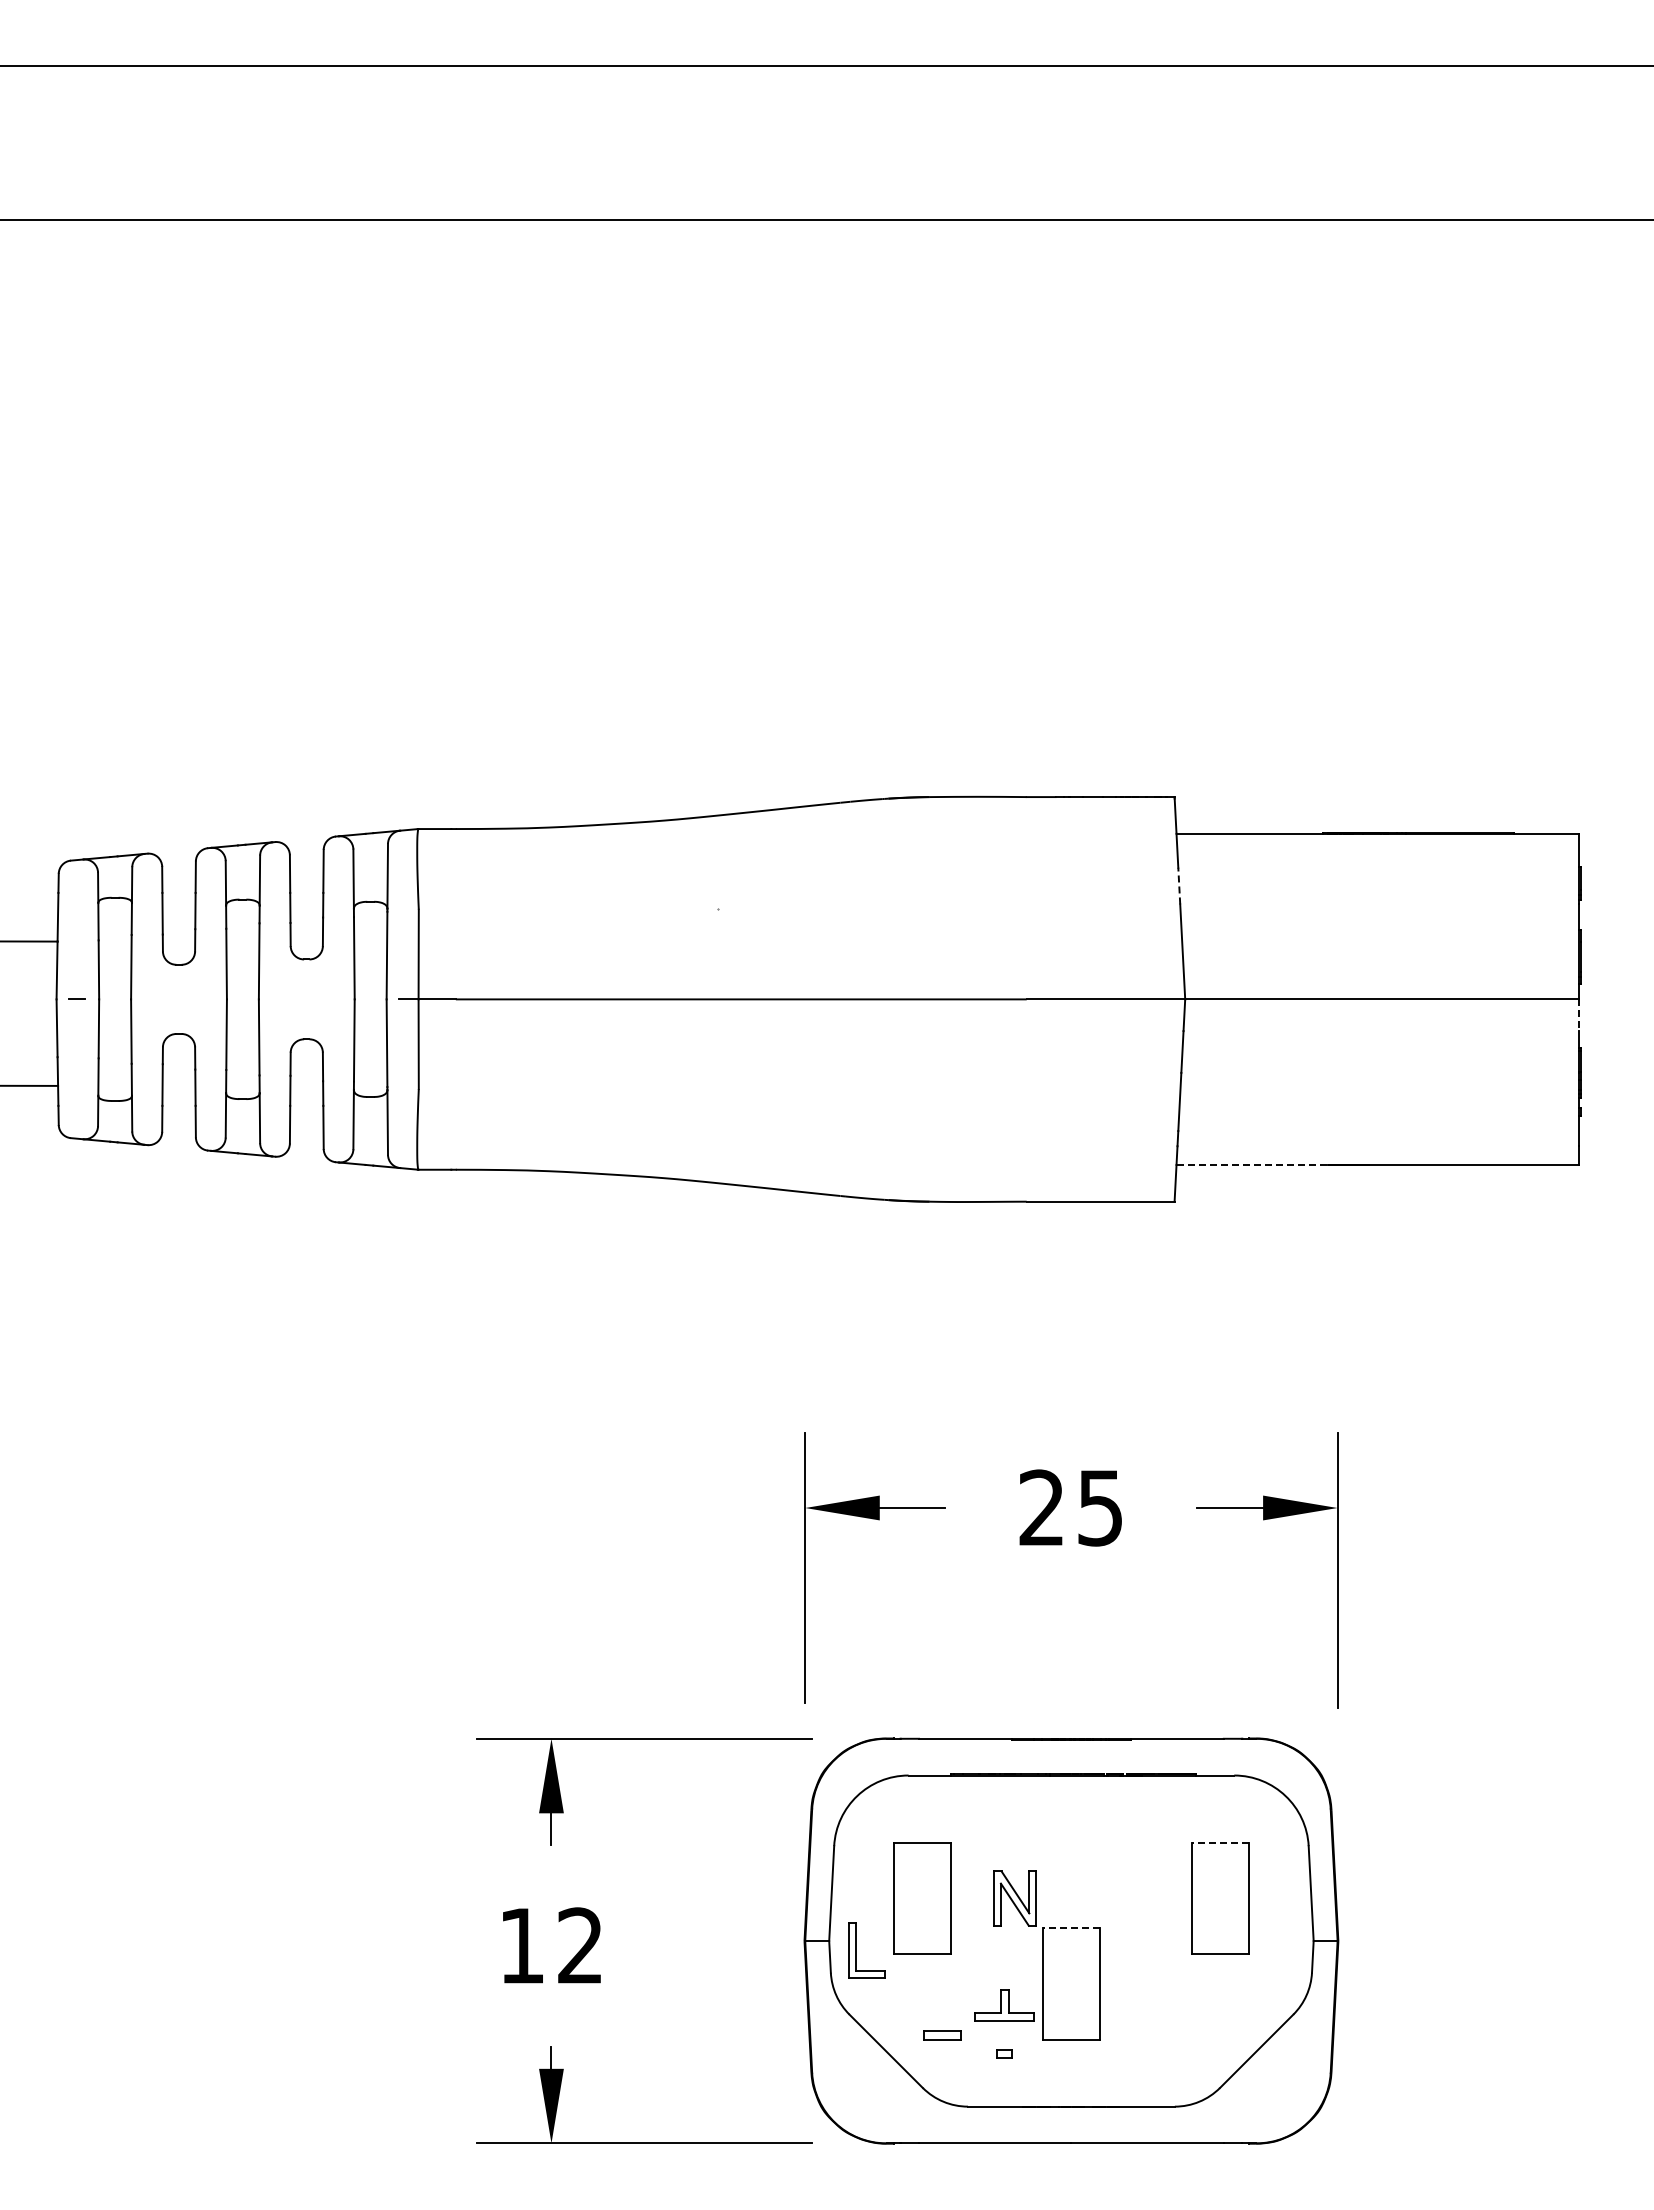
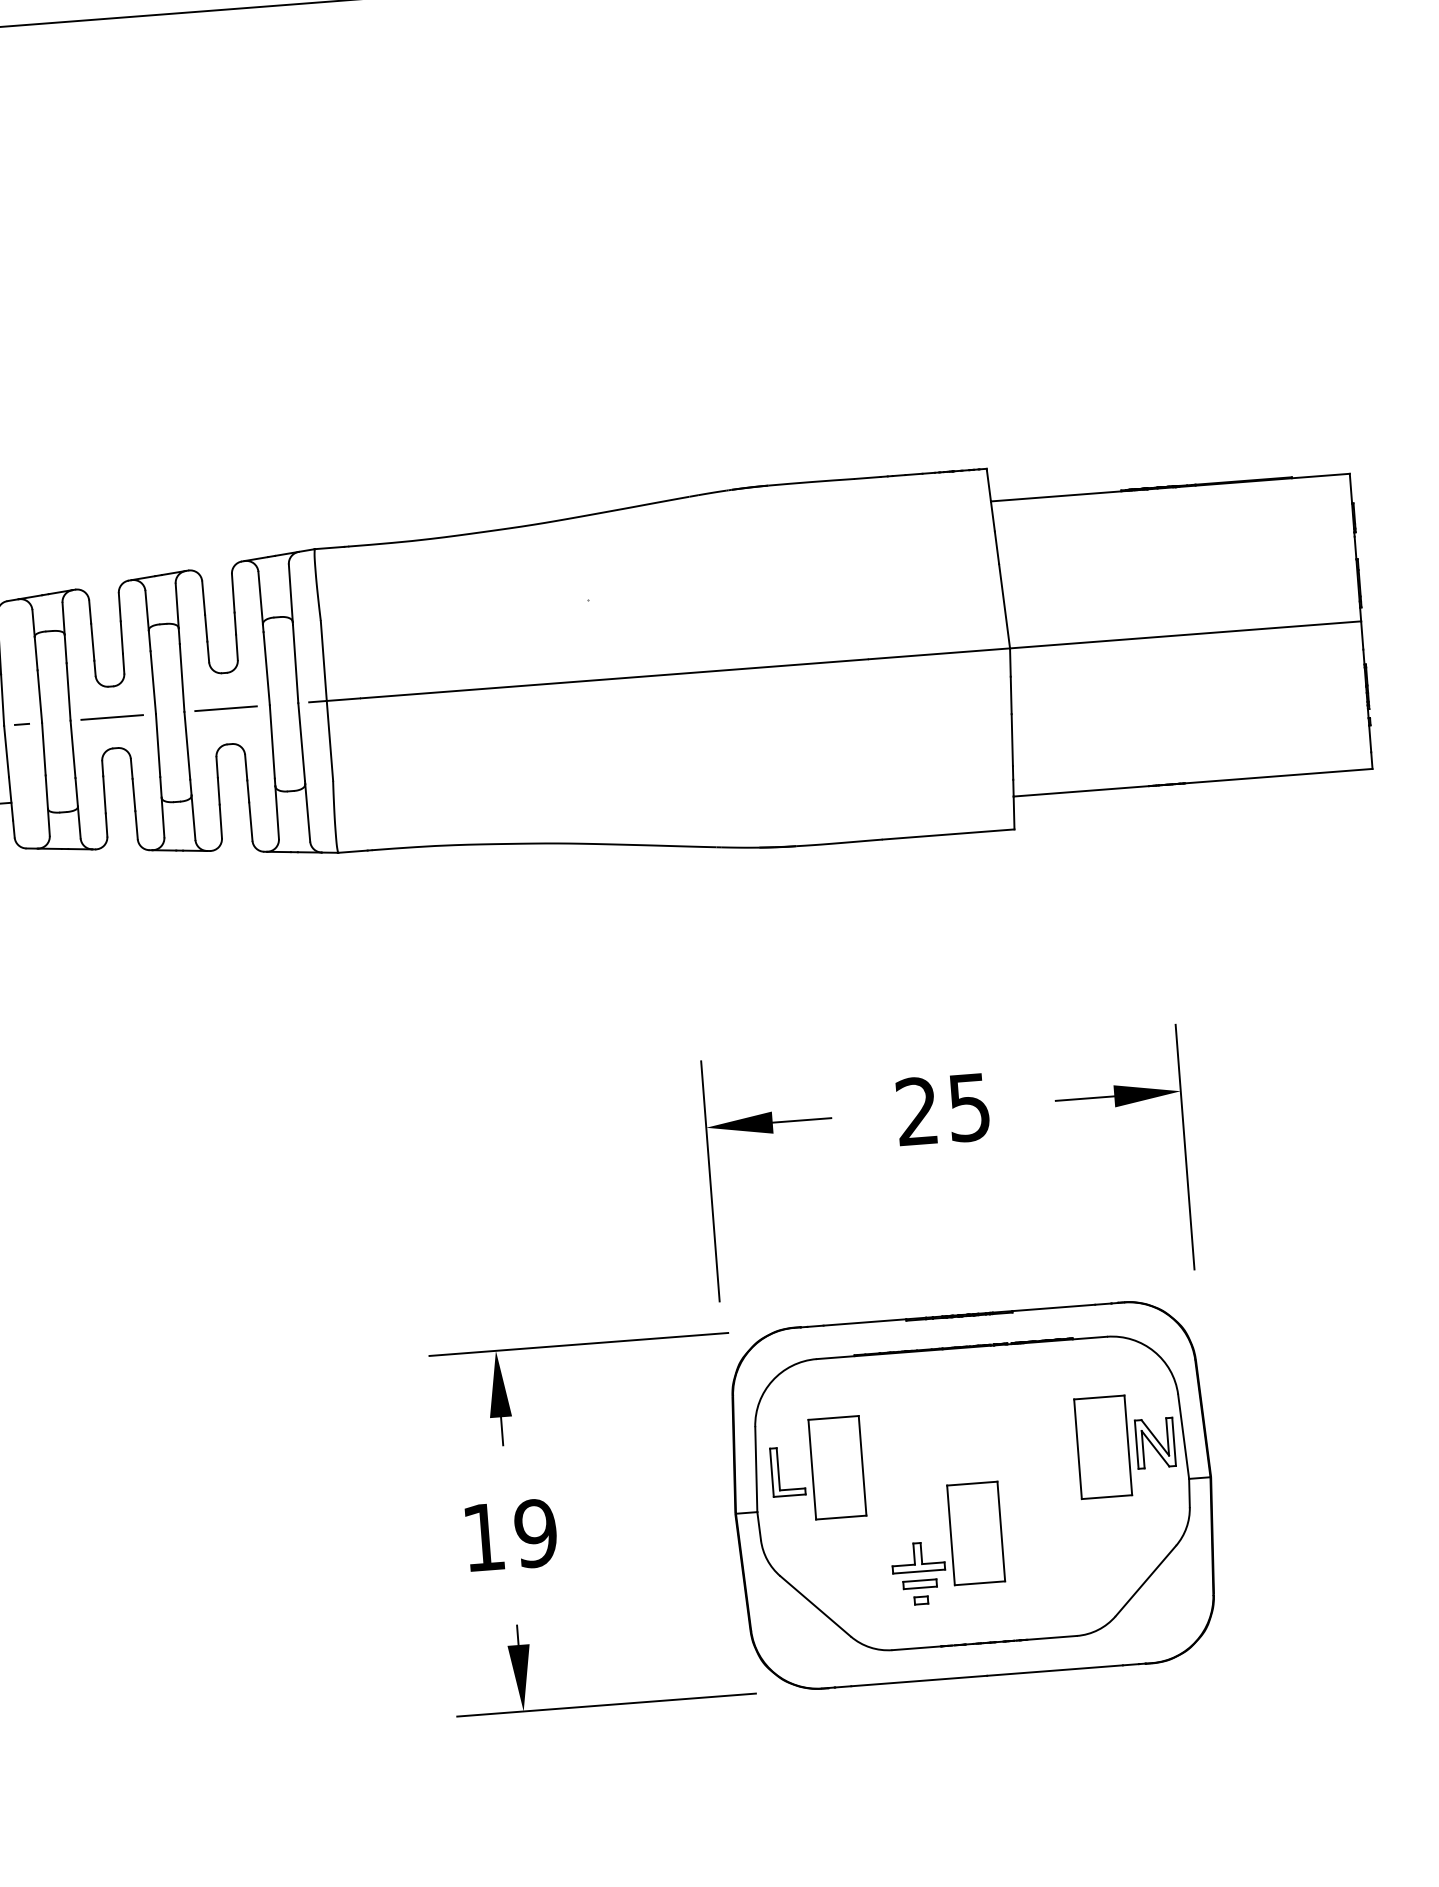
line: (1179, 885) -> (997, 547), dashed -> solid
line: (177, 998) -> (111, 716), added
line: (305, 999) -> (226, 708), added
line: (1579, 1015) -> (1362, 635), dashed -> solid
line: (1252, 1164) -> (1081, 790), dashed -> solid
line: (1220, 1842) -> (1099, 1397), dashed -> solid
part: (1014, 1898) -> (1154, 1443), moved
line: (1070, 1927) -> (971, 1483), dashed -> solid
text: (580, 1945) -> (535, 1533), 12 -> 19
part: (856, 1950) -> (778, 1472), moved
part: (942, 2035) -> (920, 1584), moved

